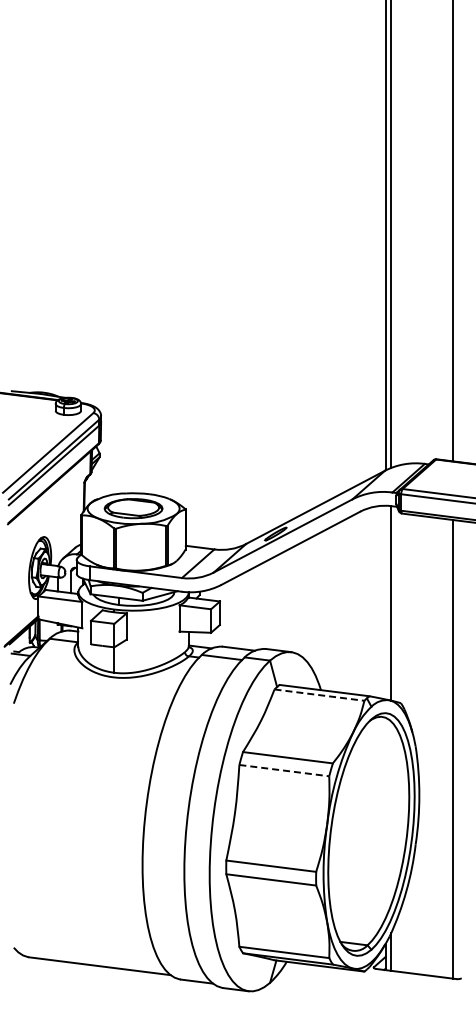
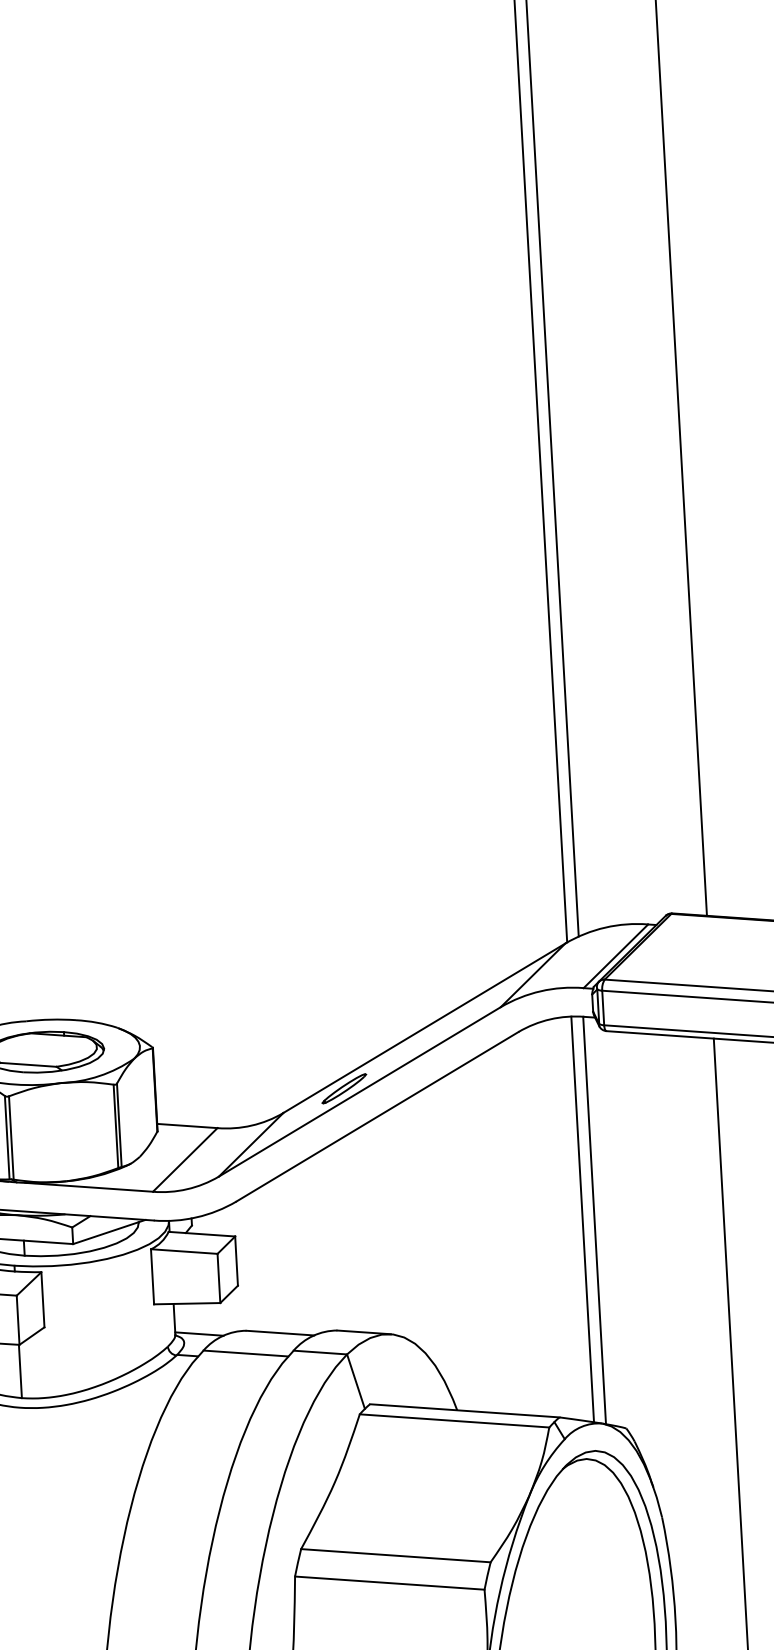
line: (385, 602) -> (581, 1219), added
line: (319, 695) -> (454, 1421), dashed -> solid
line: (284, 770) -> (390, 1582), dashed -> solid

